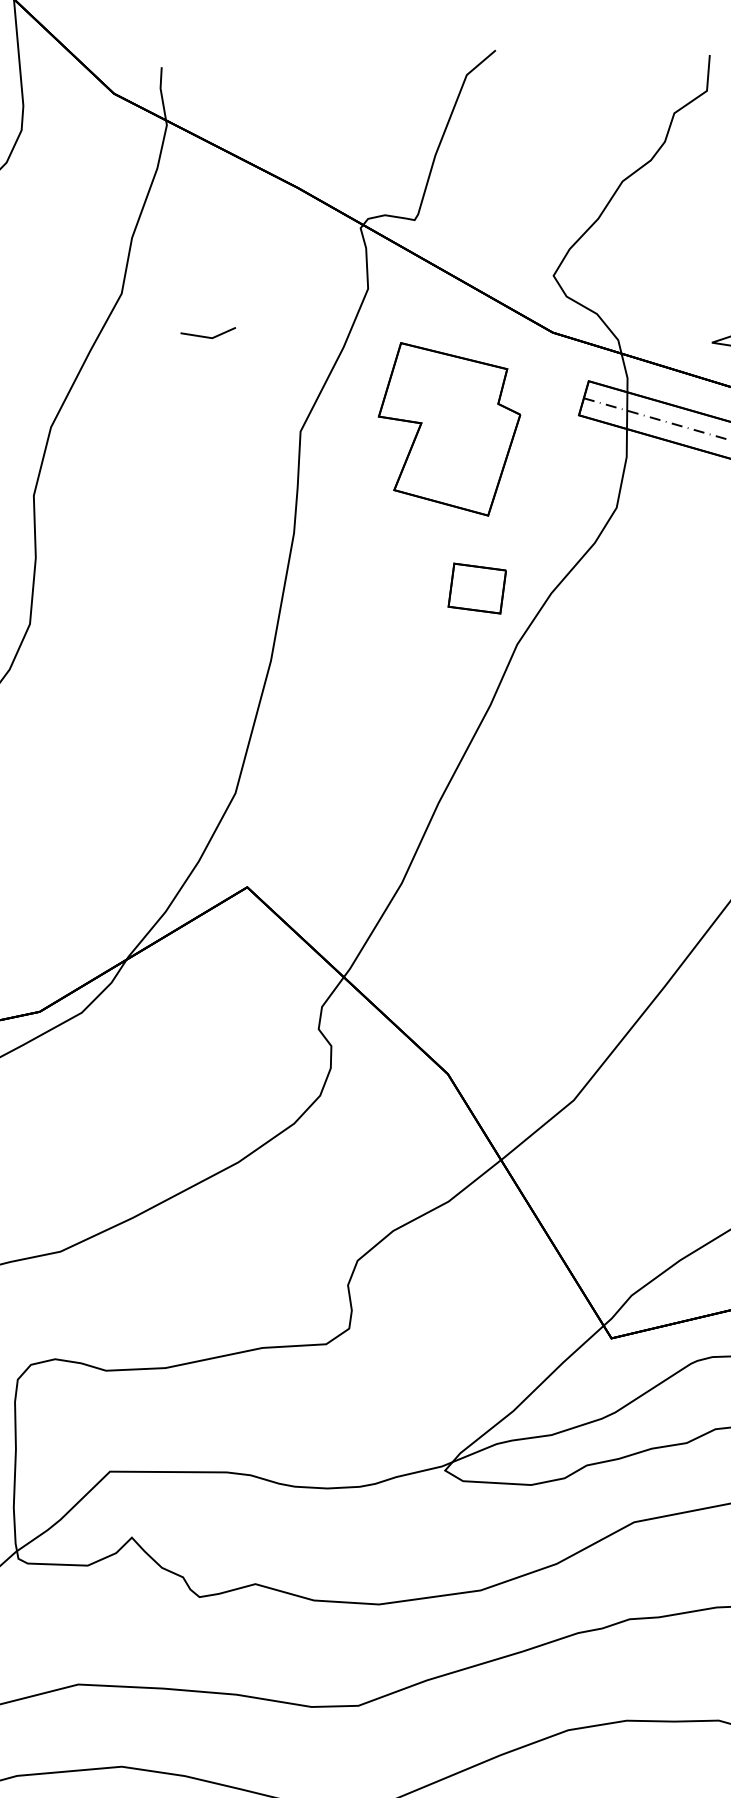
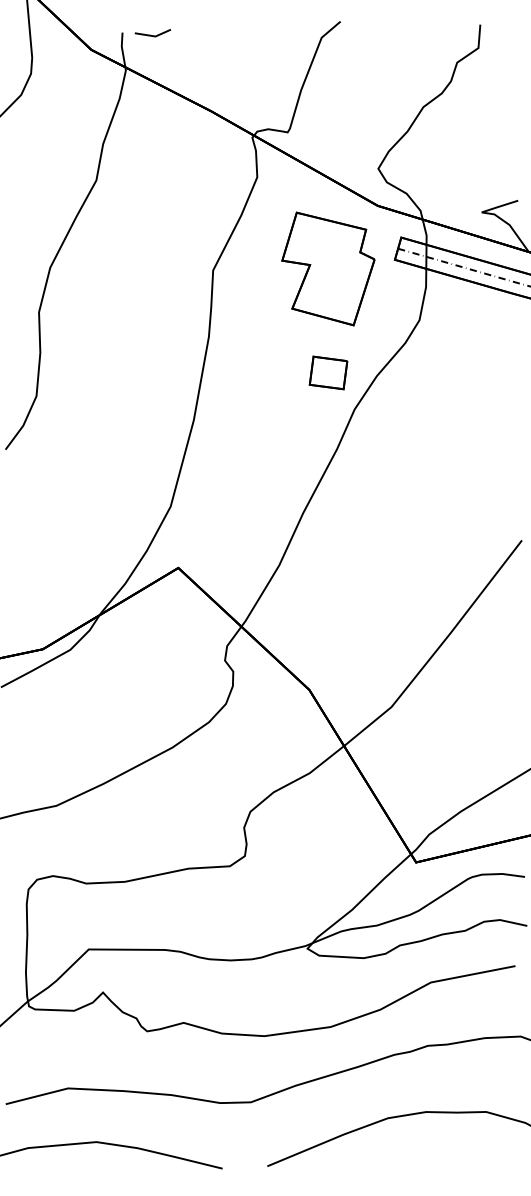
line: (207, 336) -> (152, 35), moved
part: (449, 428) -> (328, 268), moved

